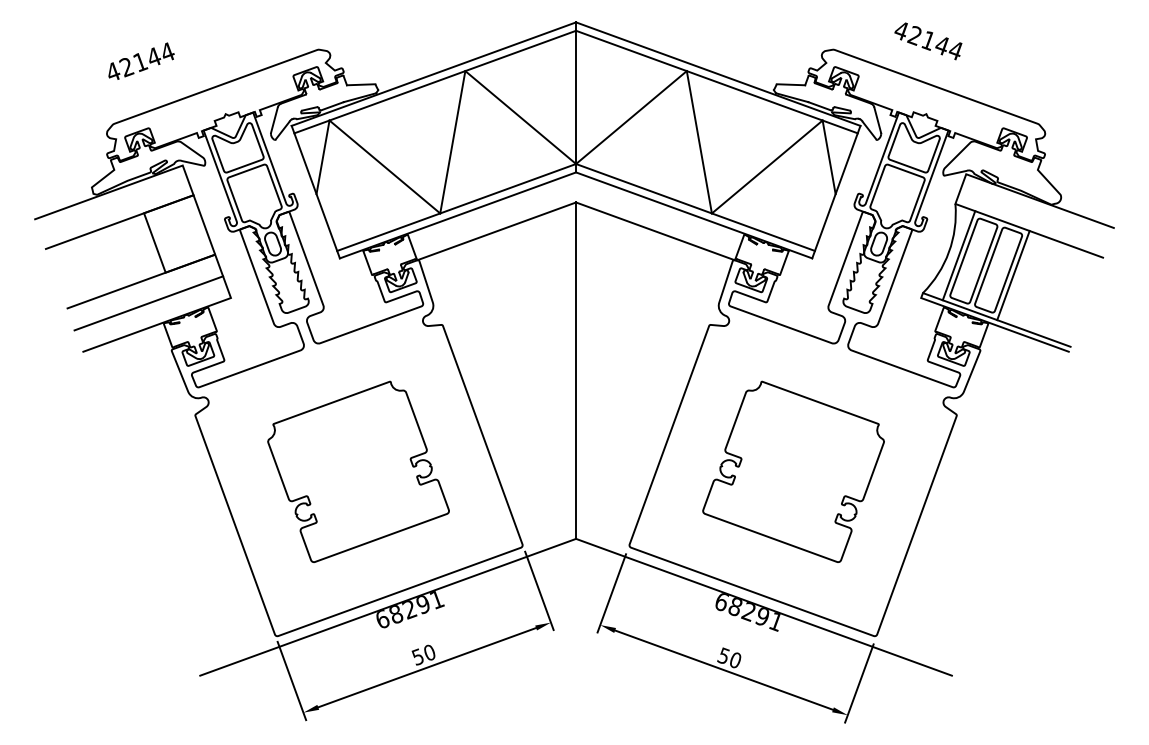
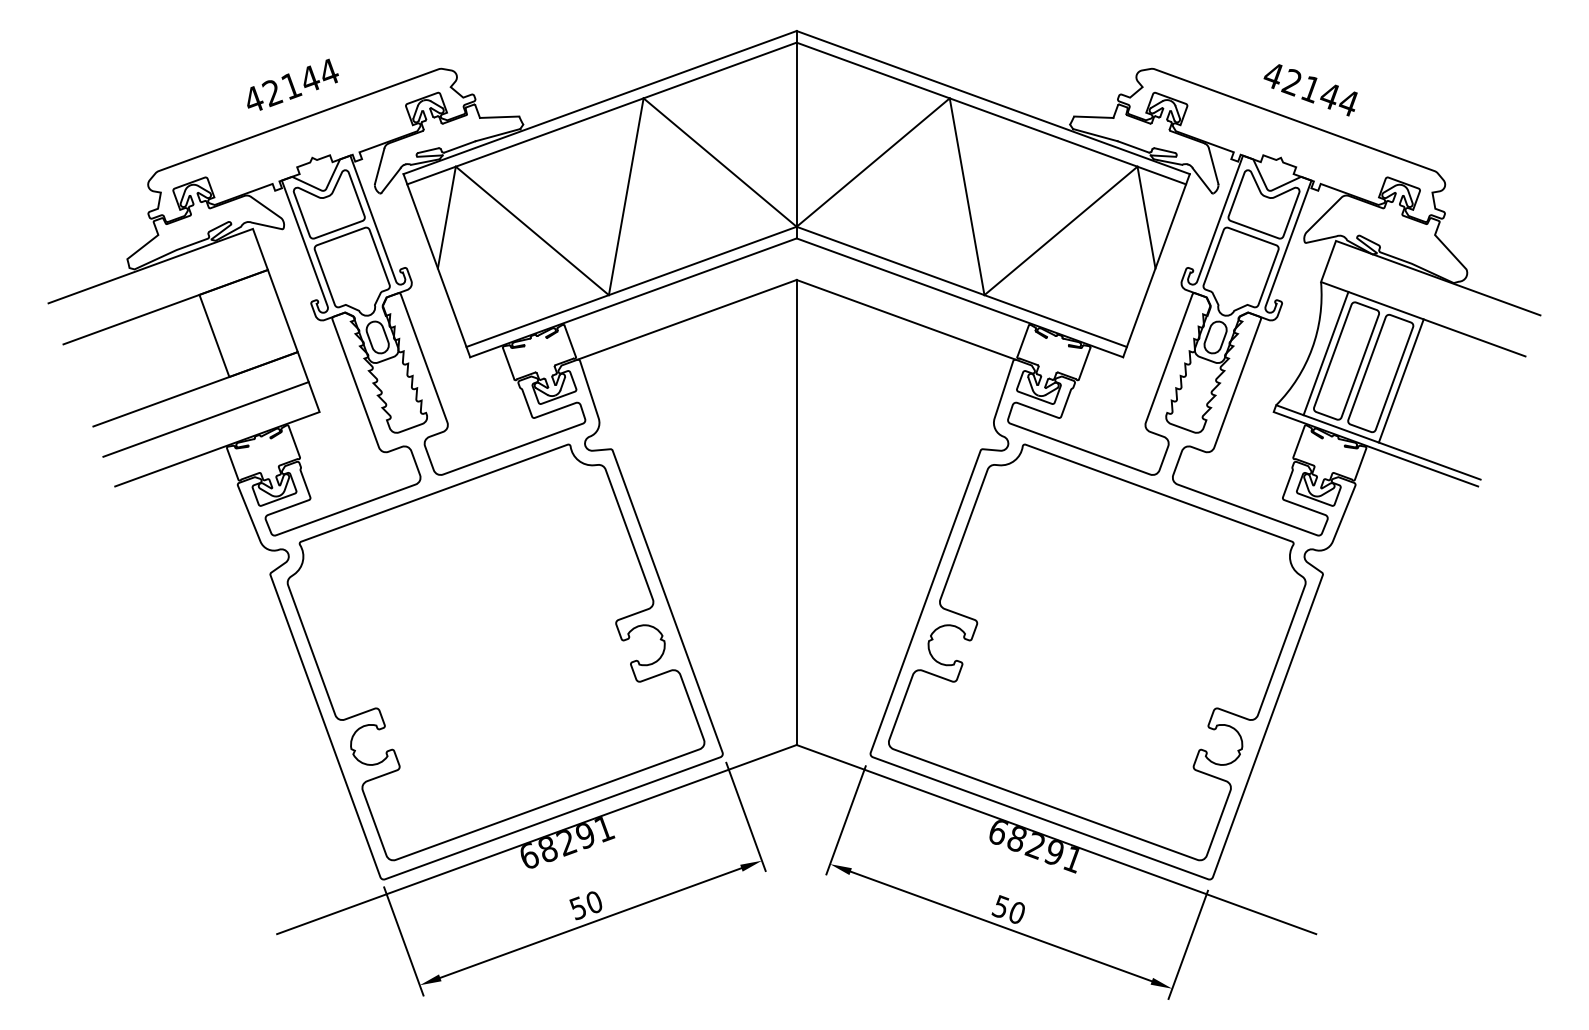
text: (928, 41) -> (1310, 90), moved
text: (141, 61) -> (292, 84), moved
part: (358, 471) -> (495, 652), size x1.67
part: (793, 471) -> (1097, 652), size x1.67

